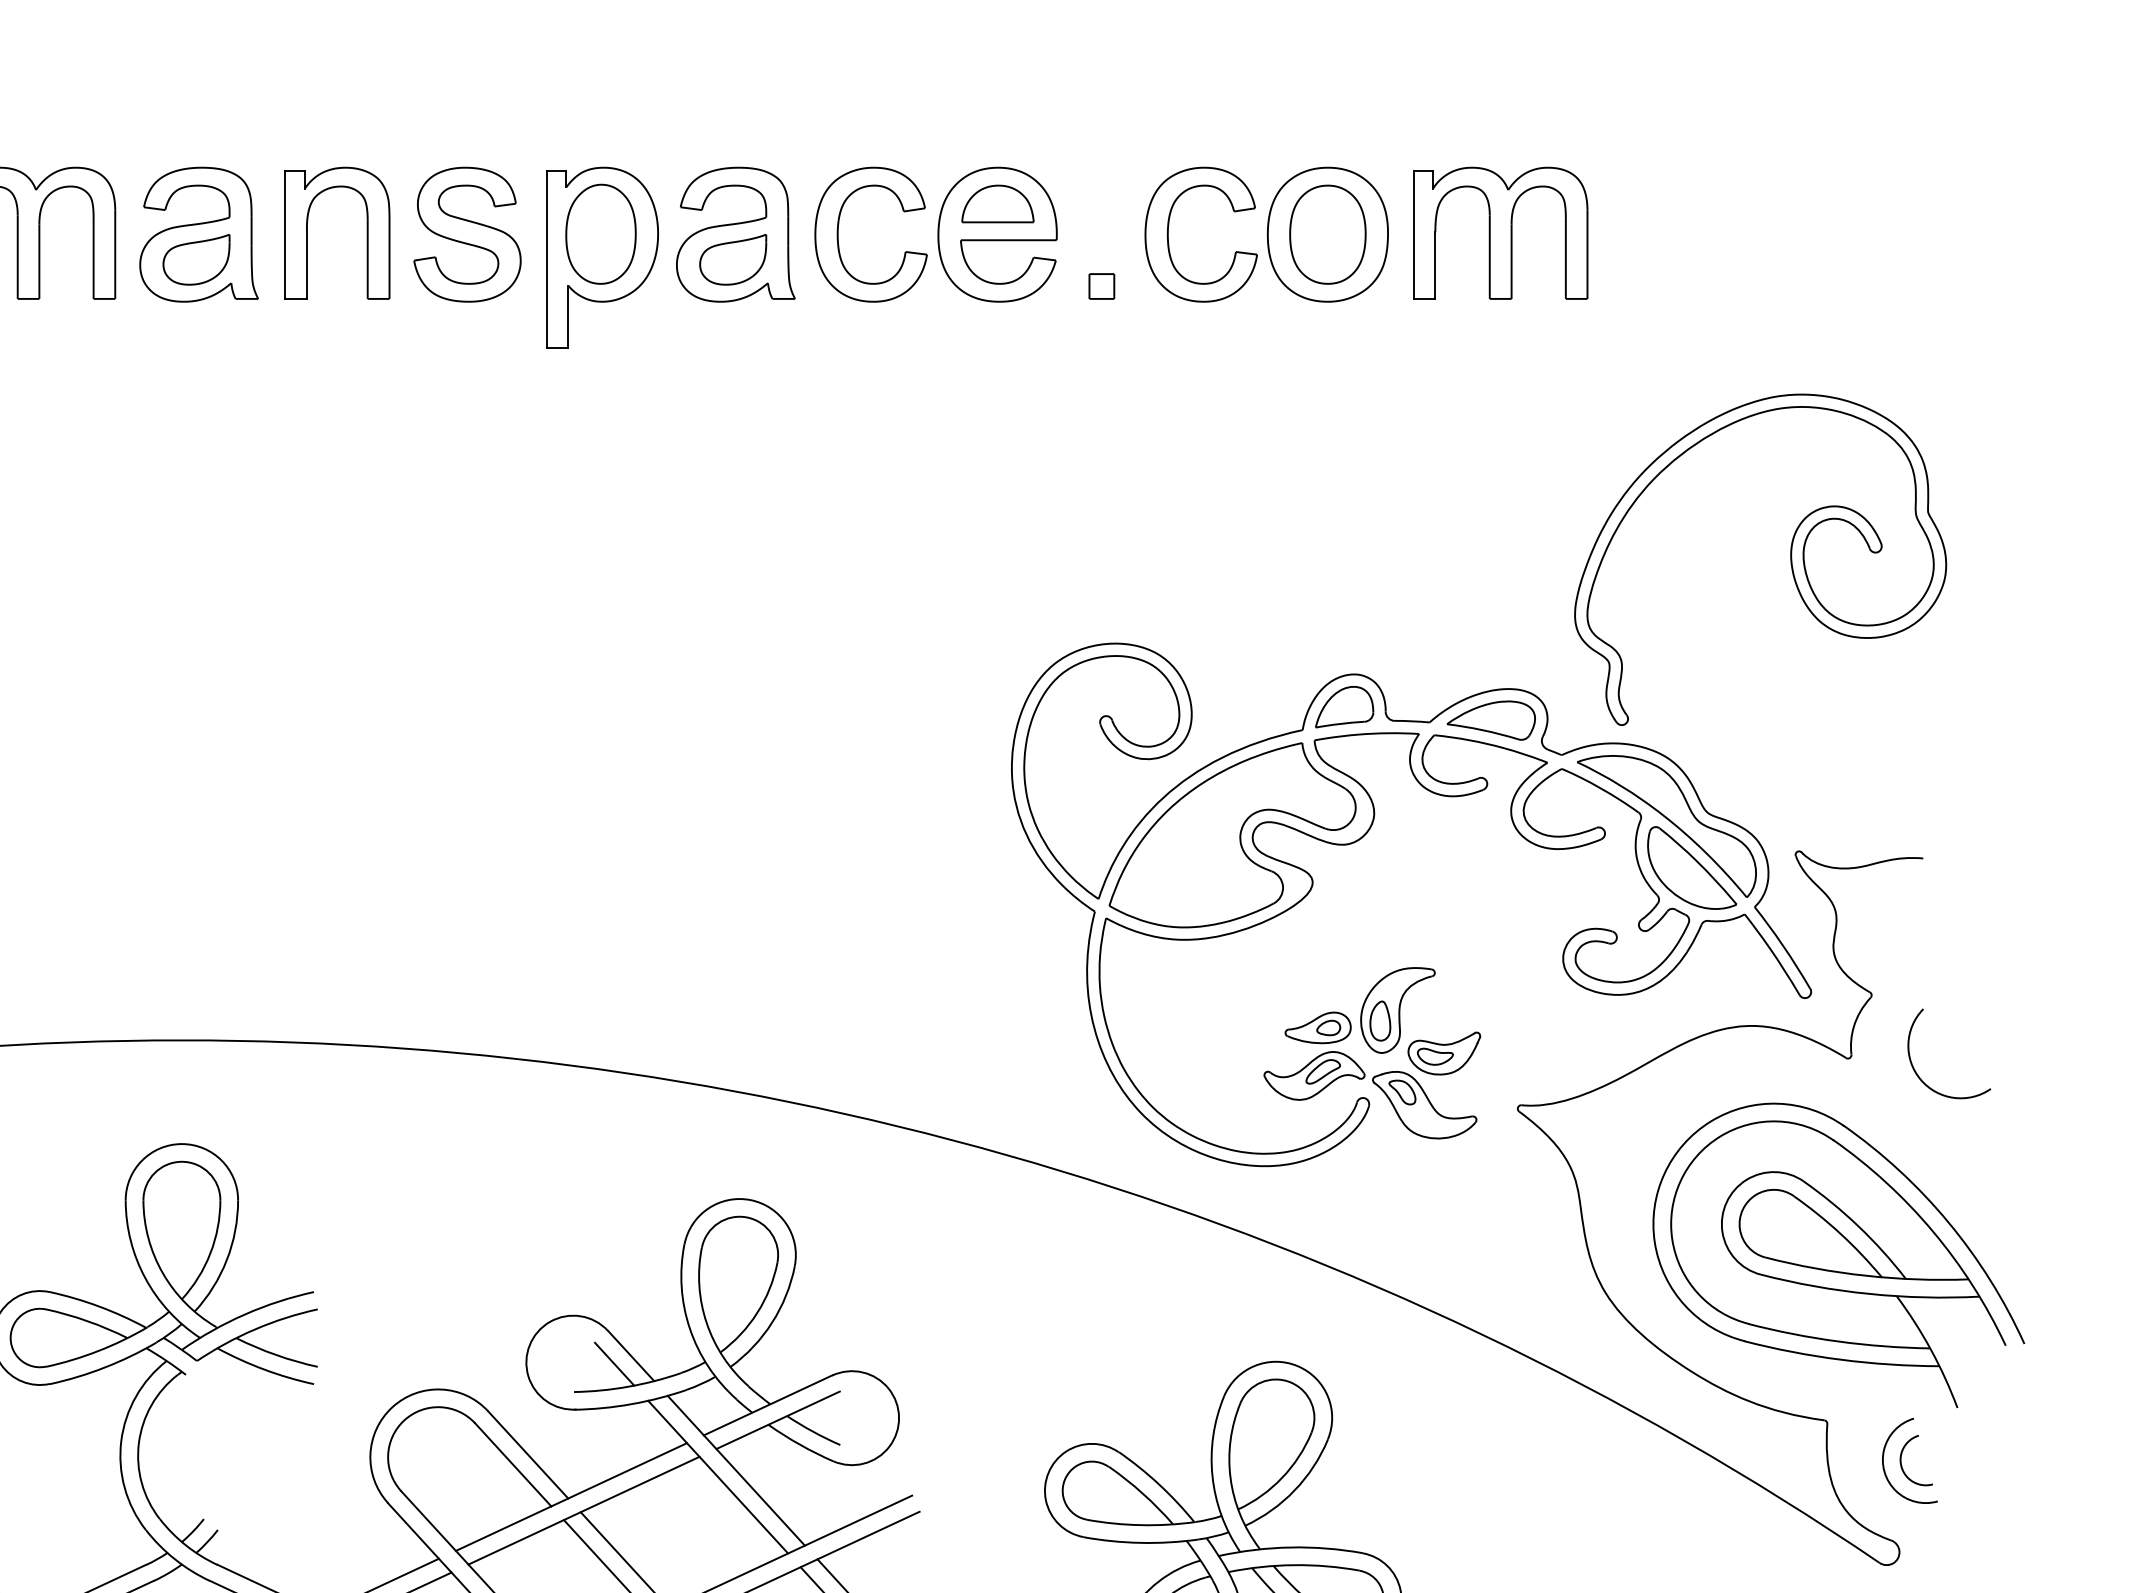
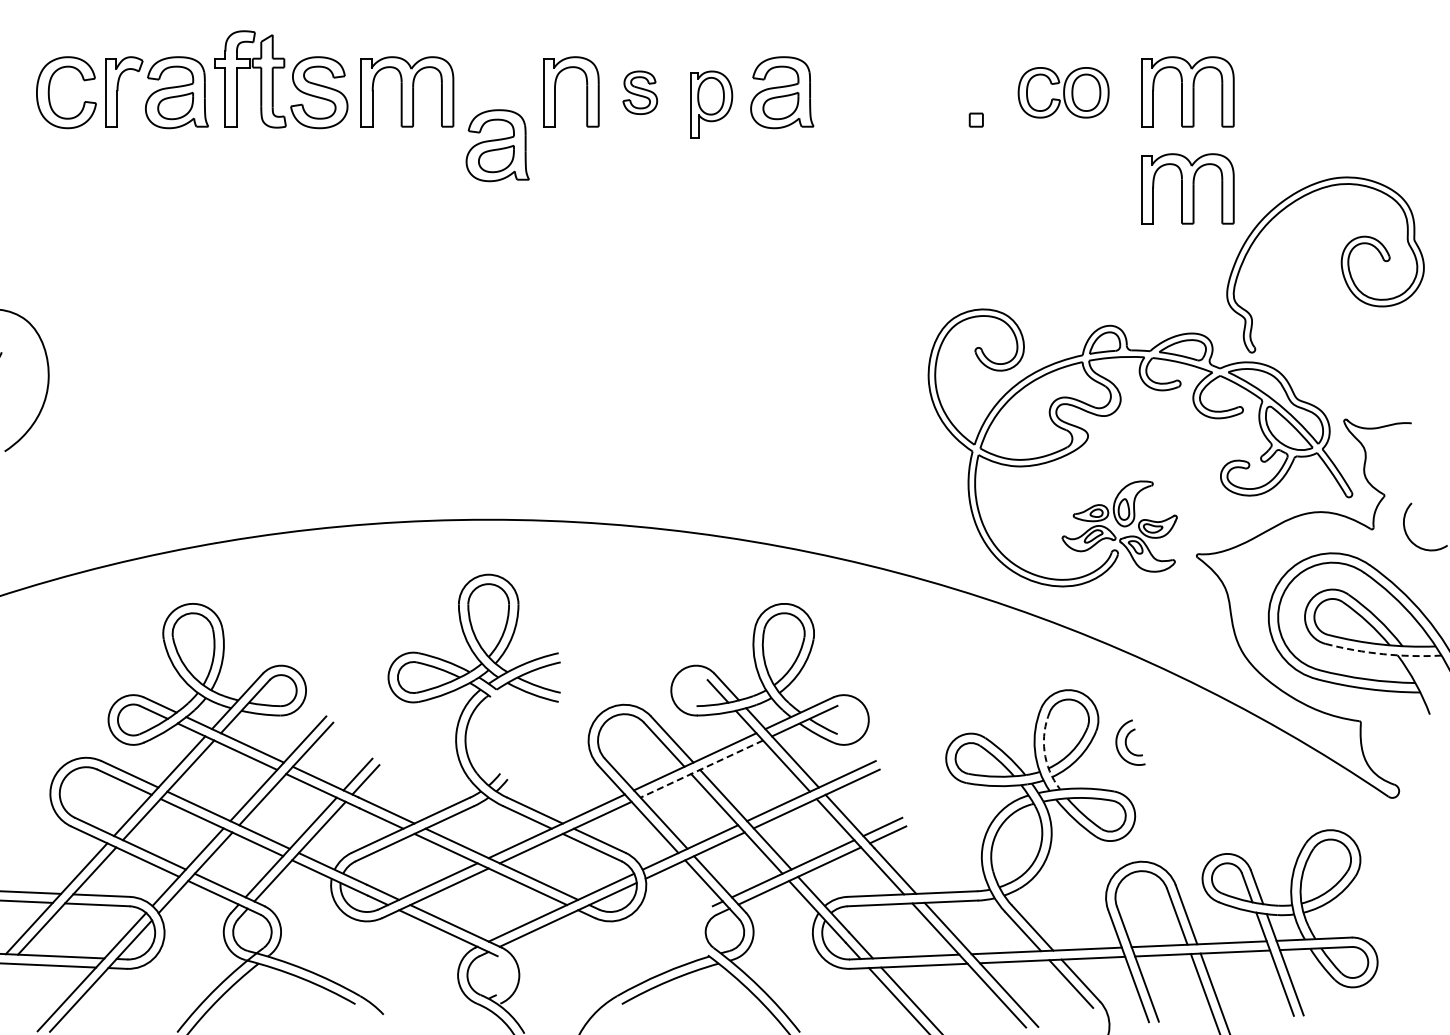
part: (198, 234) -> (497, 145), moved
part: (468, 234) -> (640, 92), size x0.6
part: (936, 234) -> (888, 92), removed
part: (1266, 234) -> (1063, 92), size x0.7
part: (602, 256) -> (711, 104), size x0.7
part: (1500, 415) -> (1187, 188), added
arc: (1869, 1294) -> (1383, 654), solid -> dashed
part: (1909, 1460) -> (1130, 742), moved
arc: (1230, 1477) -> (1044, 751), solid -> dashed
line: (583, 1511) -> (701, 769), solid -> dashed

